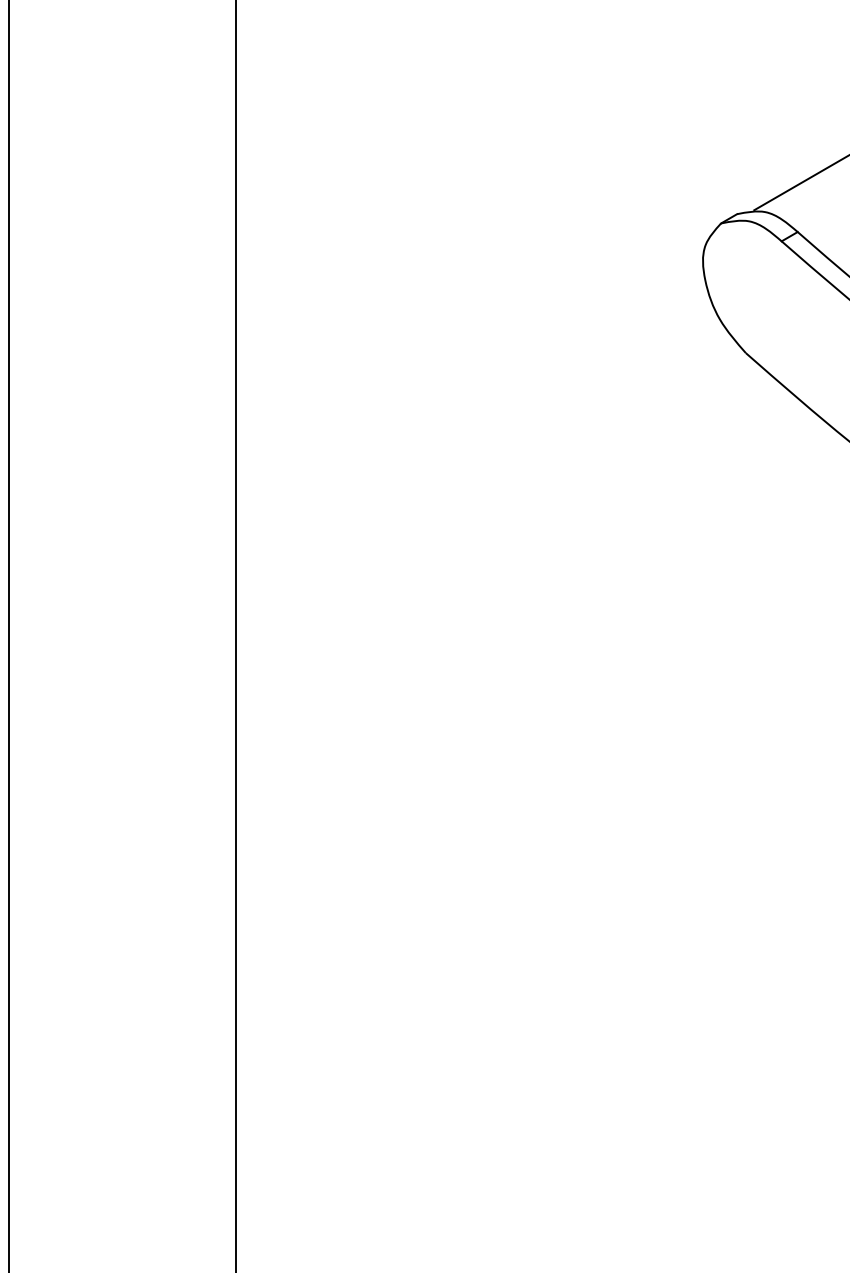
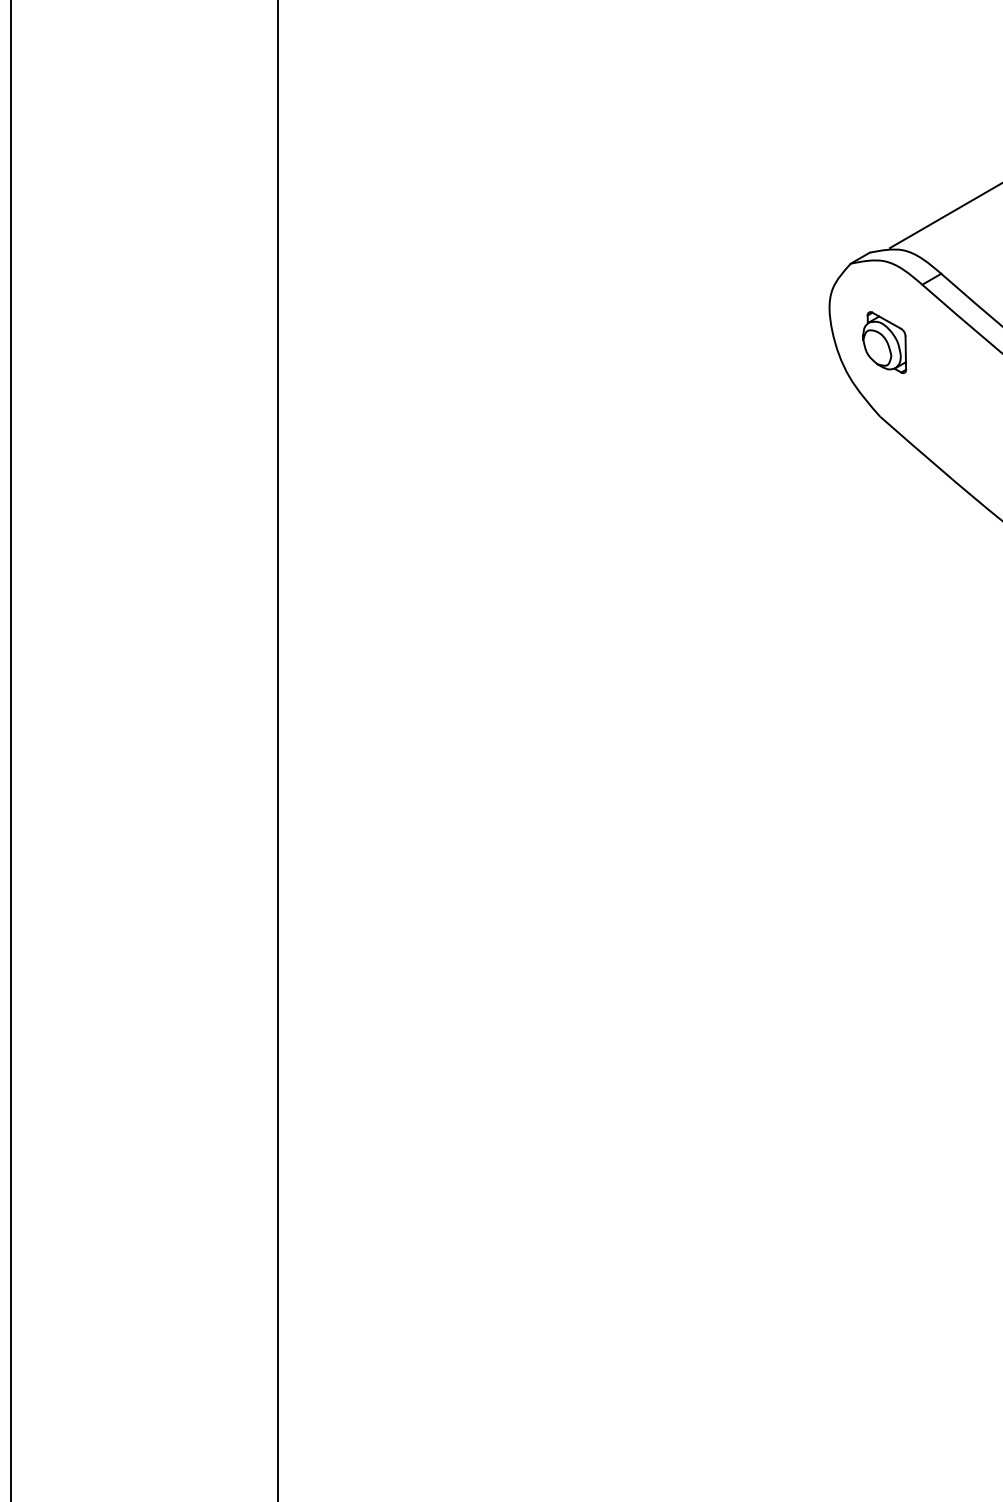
part: (749, 290) -> (884, 342), added

